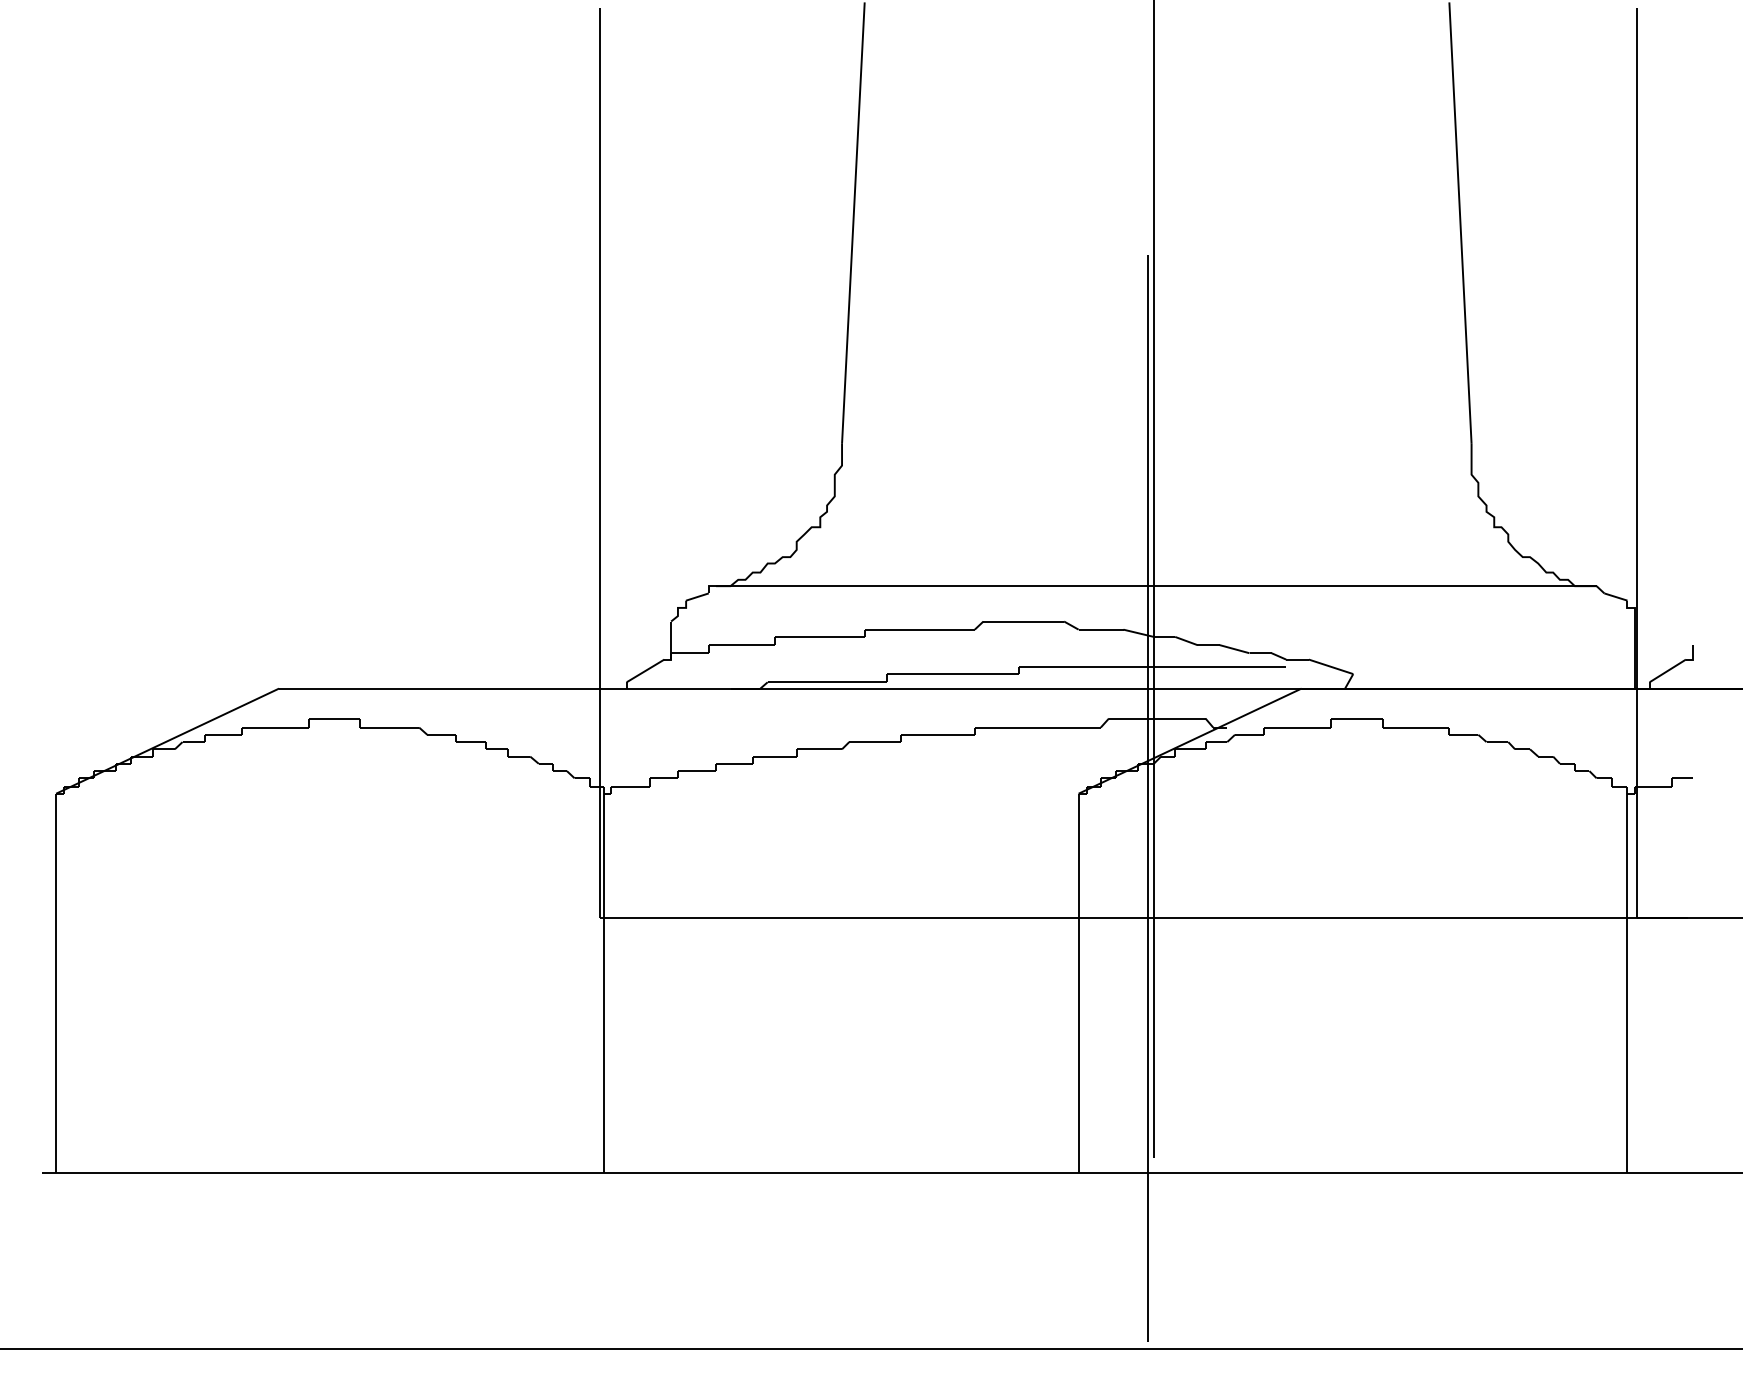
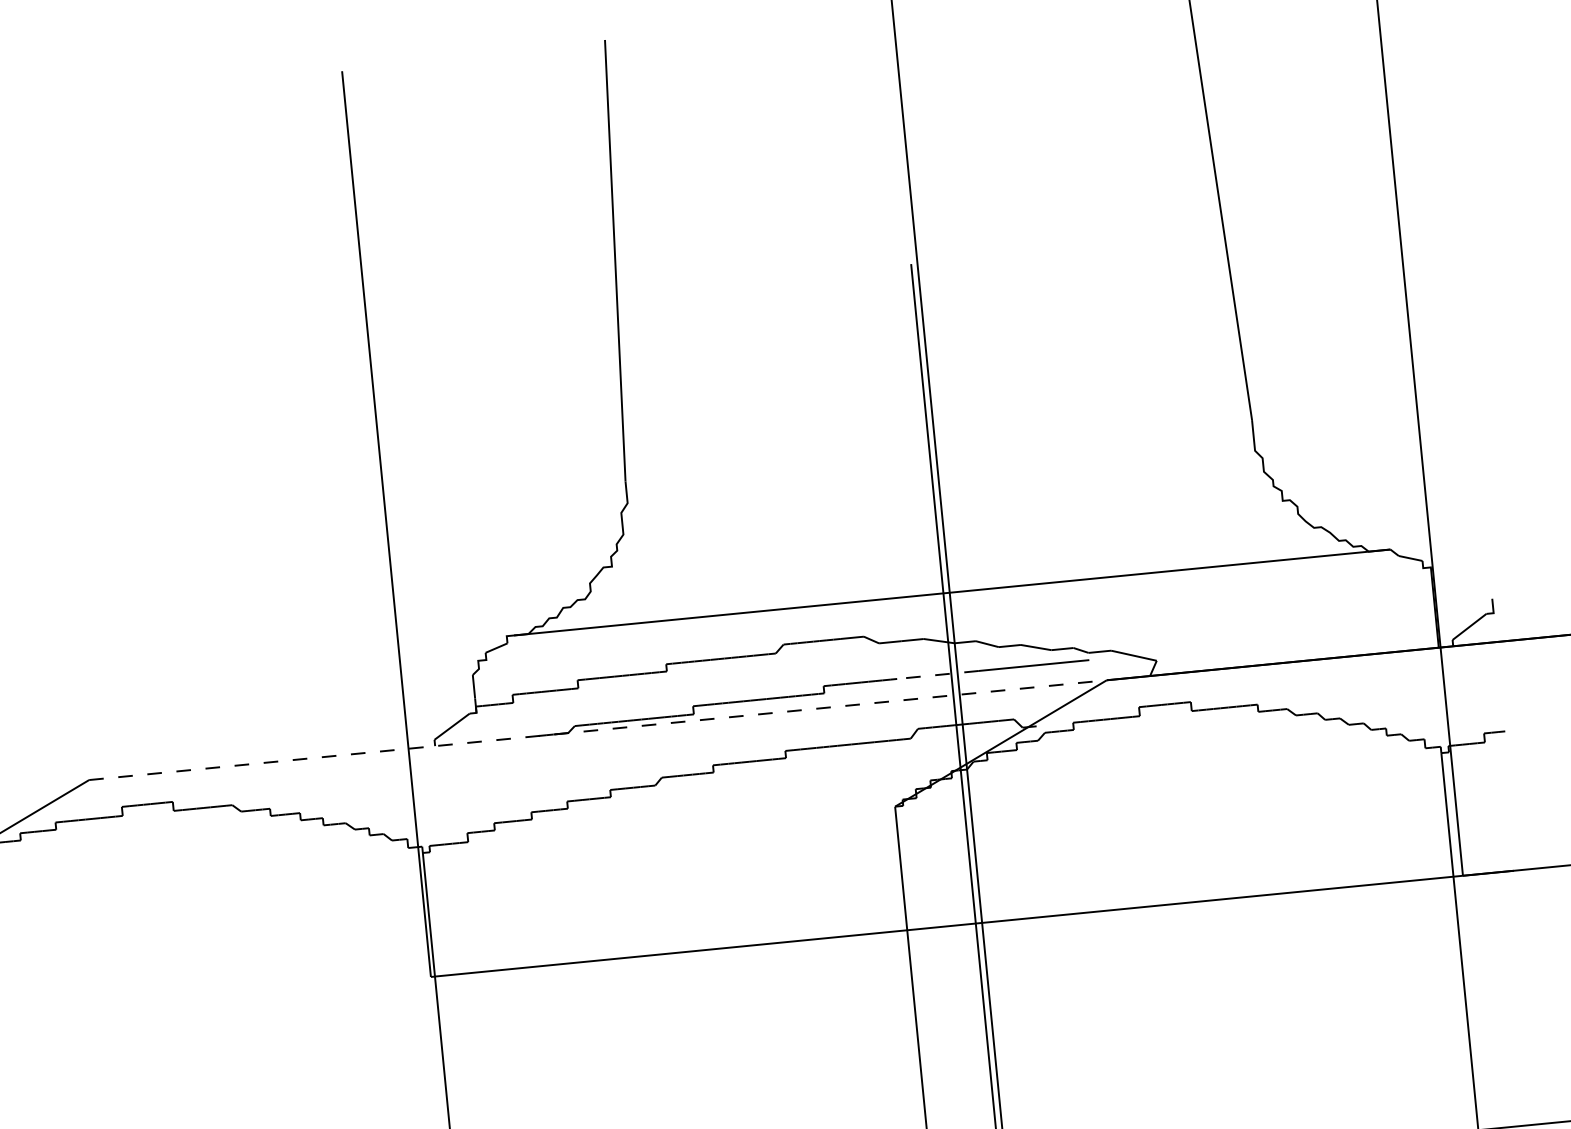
line: (1133, 666) -> (937, 674), solid -> dashed
line: (790, 688) -> (598, 730), solid -> dashed

